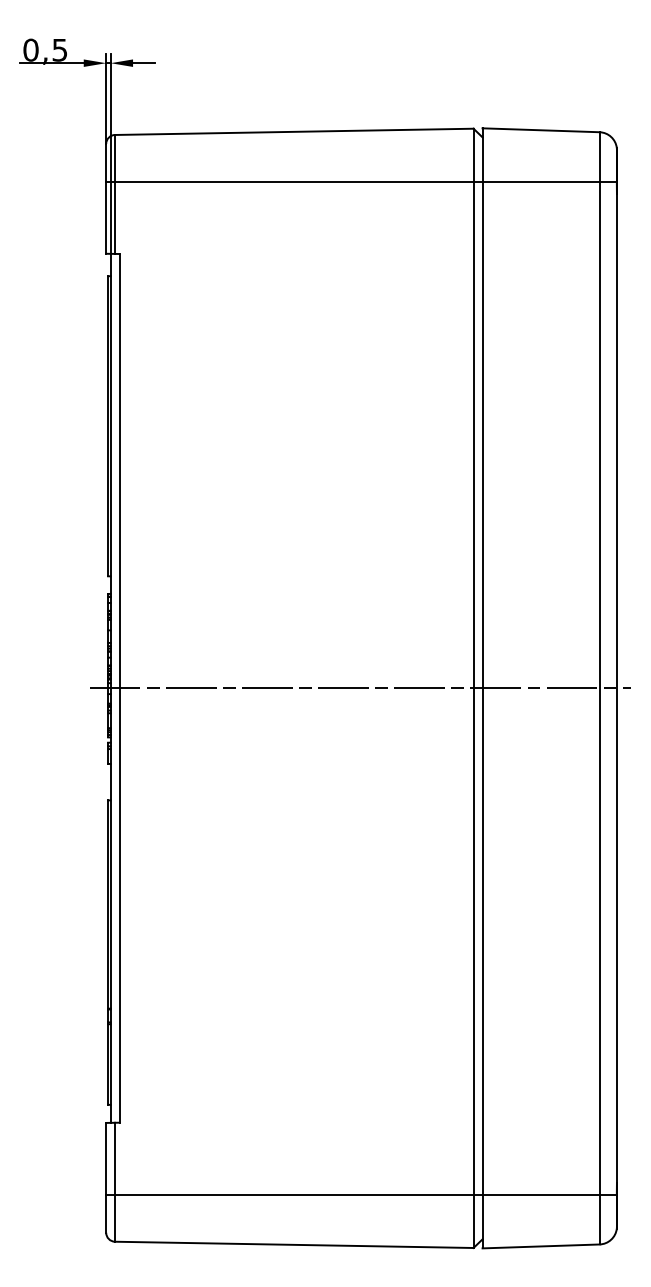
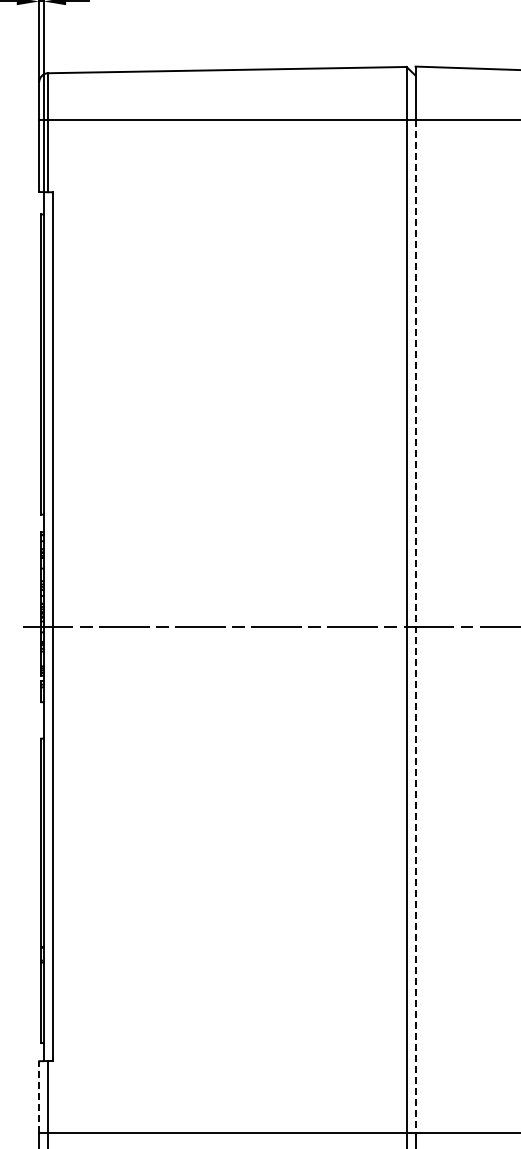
line: (482, 688) -> (415, 626), solid -> dashed
line: (106, 1158) -> (39, 1096), solid -> dashed

